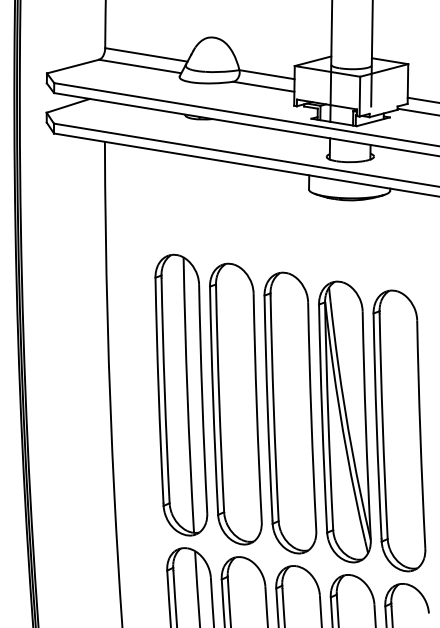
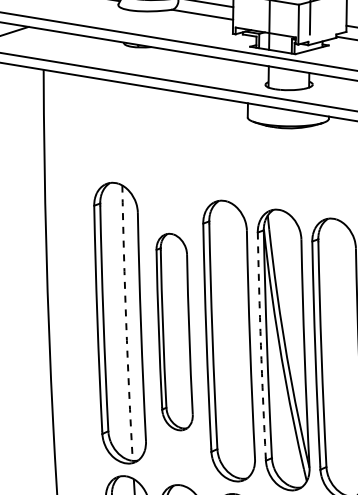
arc: (187, 395) -> (126, 323), solid -> dashed
part: (235, 403) -> (174, 331), size x0.7
arc: (322, 417) -> (261, 345), solid -> dashed

